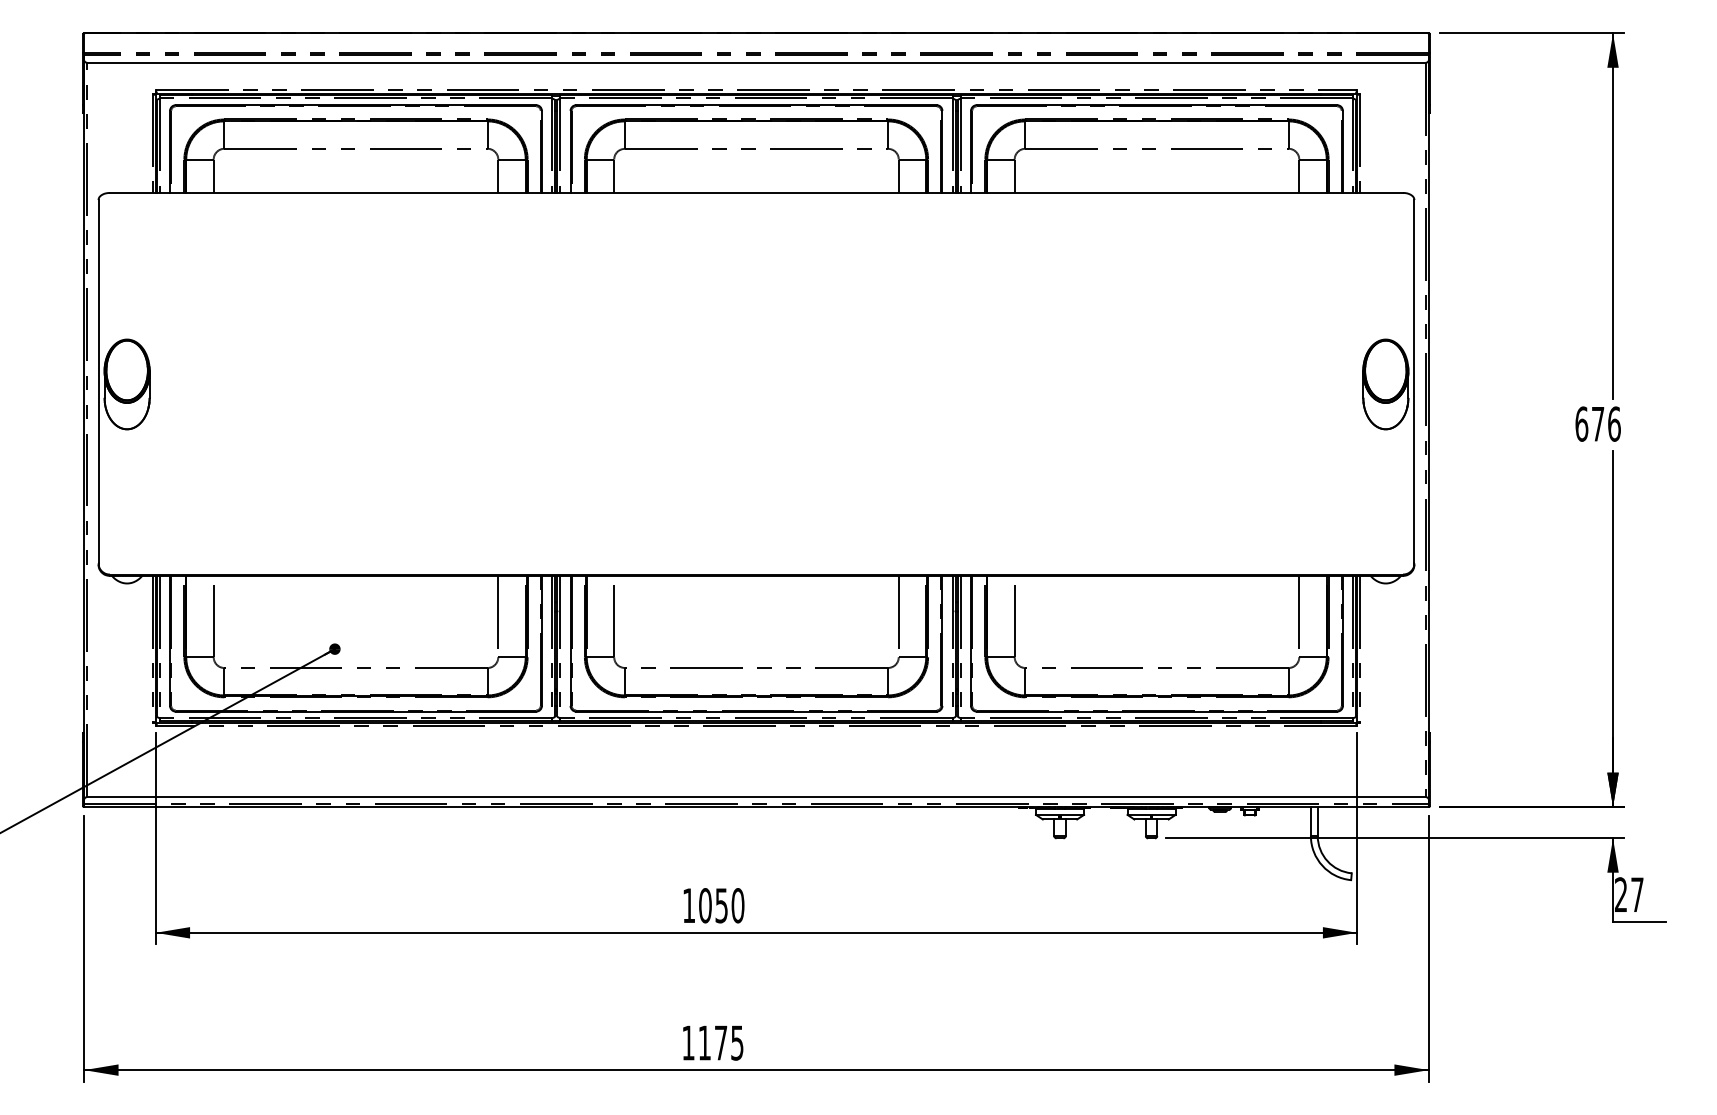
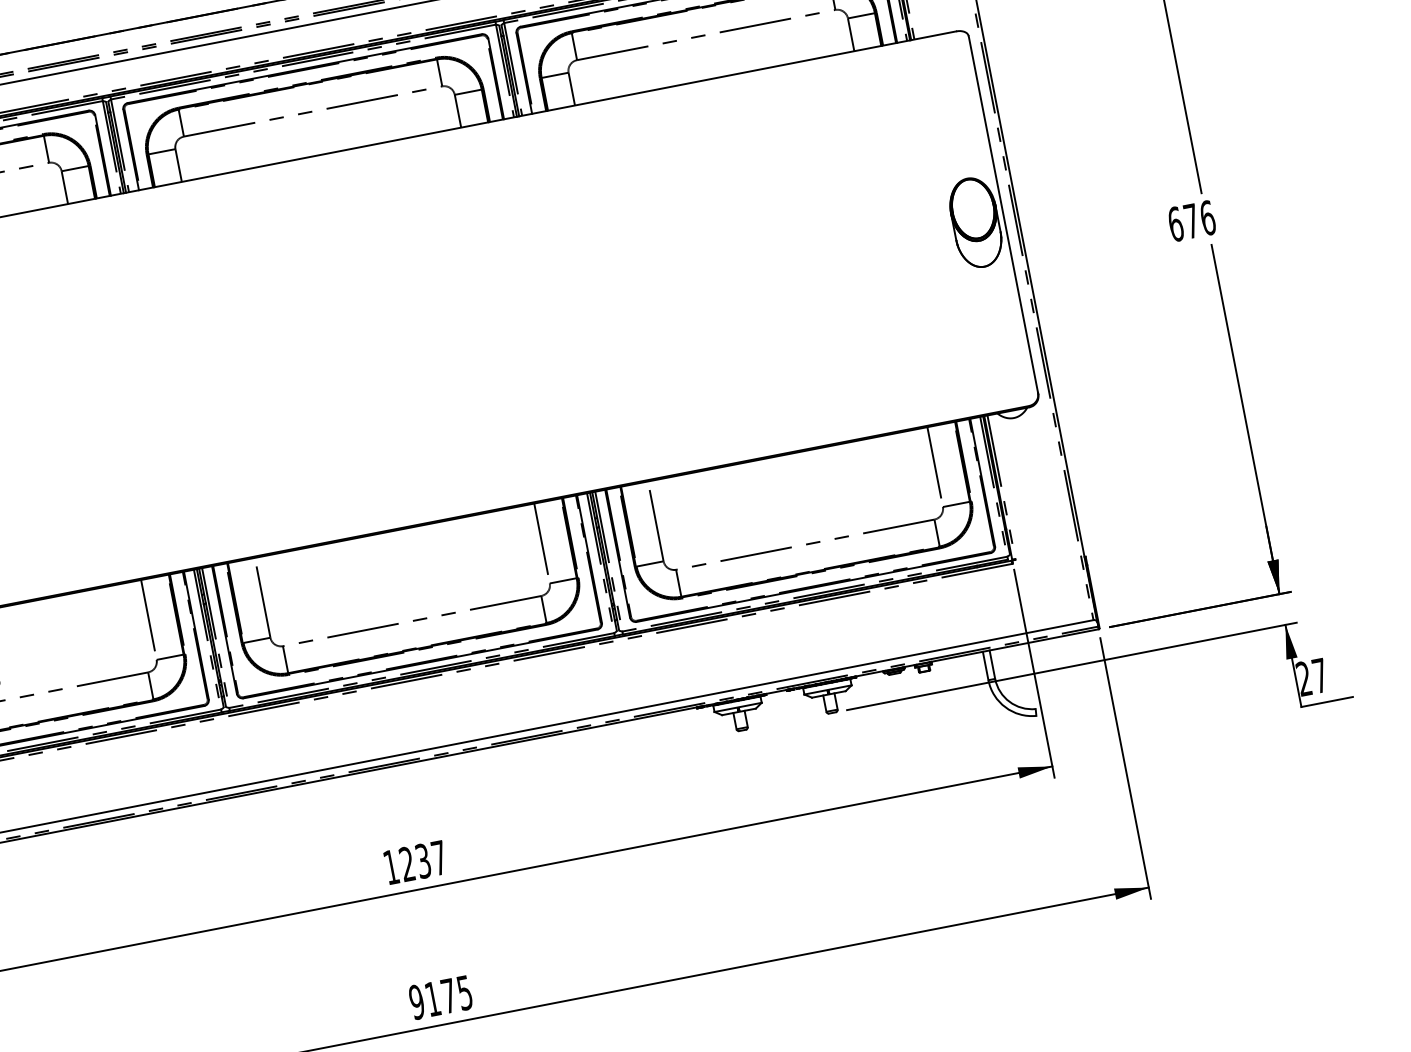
text: (721, 905) -> (423, 860), 1050 -> 1237
text: (688, 1042) -> (416, 1001), 1175 -> 9175

